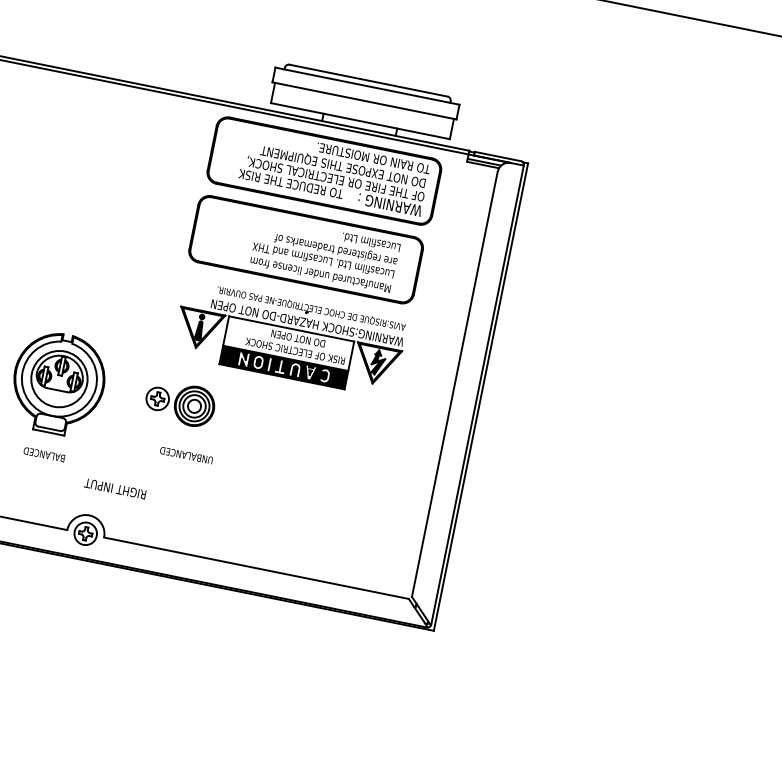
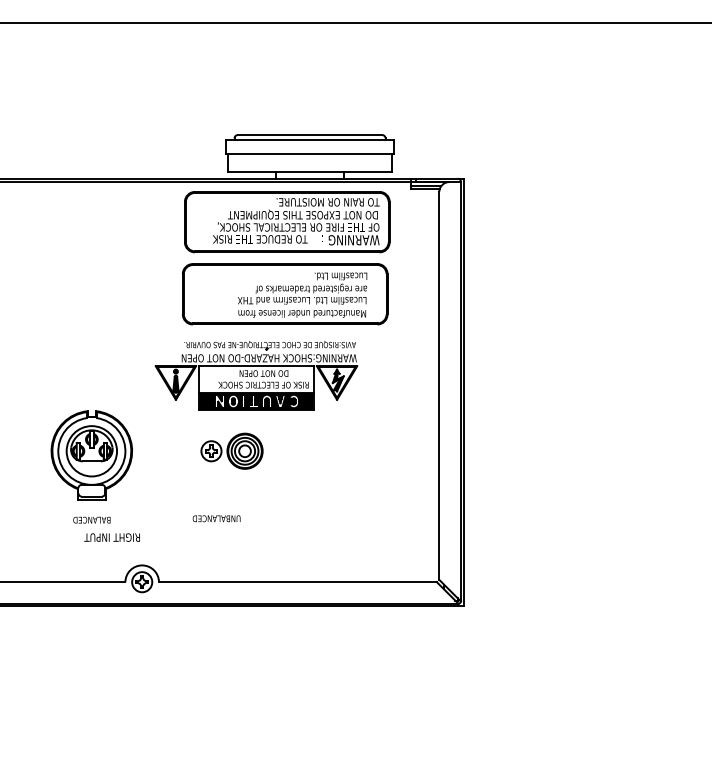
part: (289, 339) -> (256, 375), moved
part: (179, 402) -> (231, 450), moved
text: (186, 455) -> (216, 518), moved
text: (114, 488) -> (111, 537), moved

